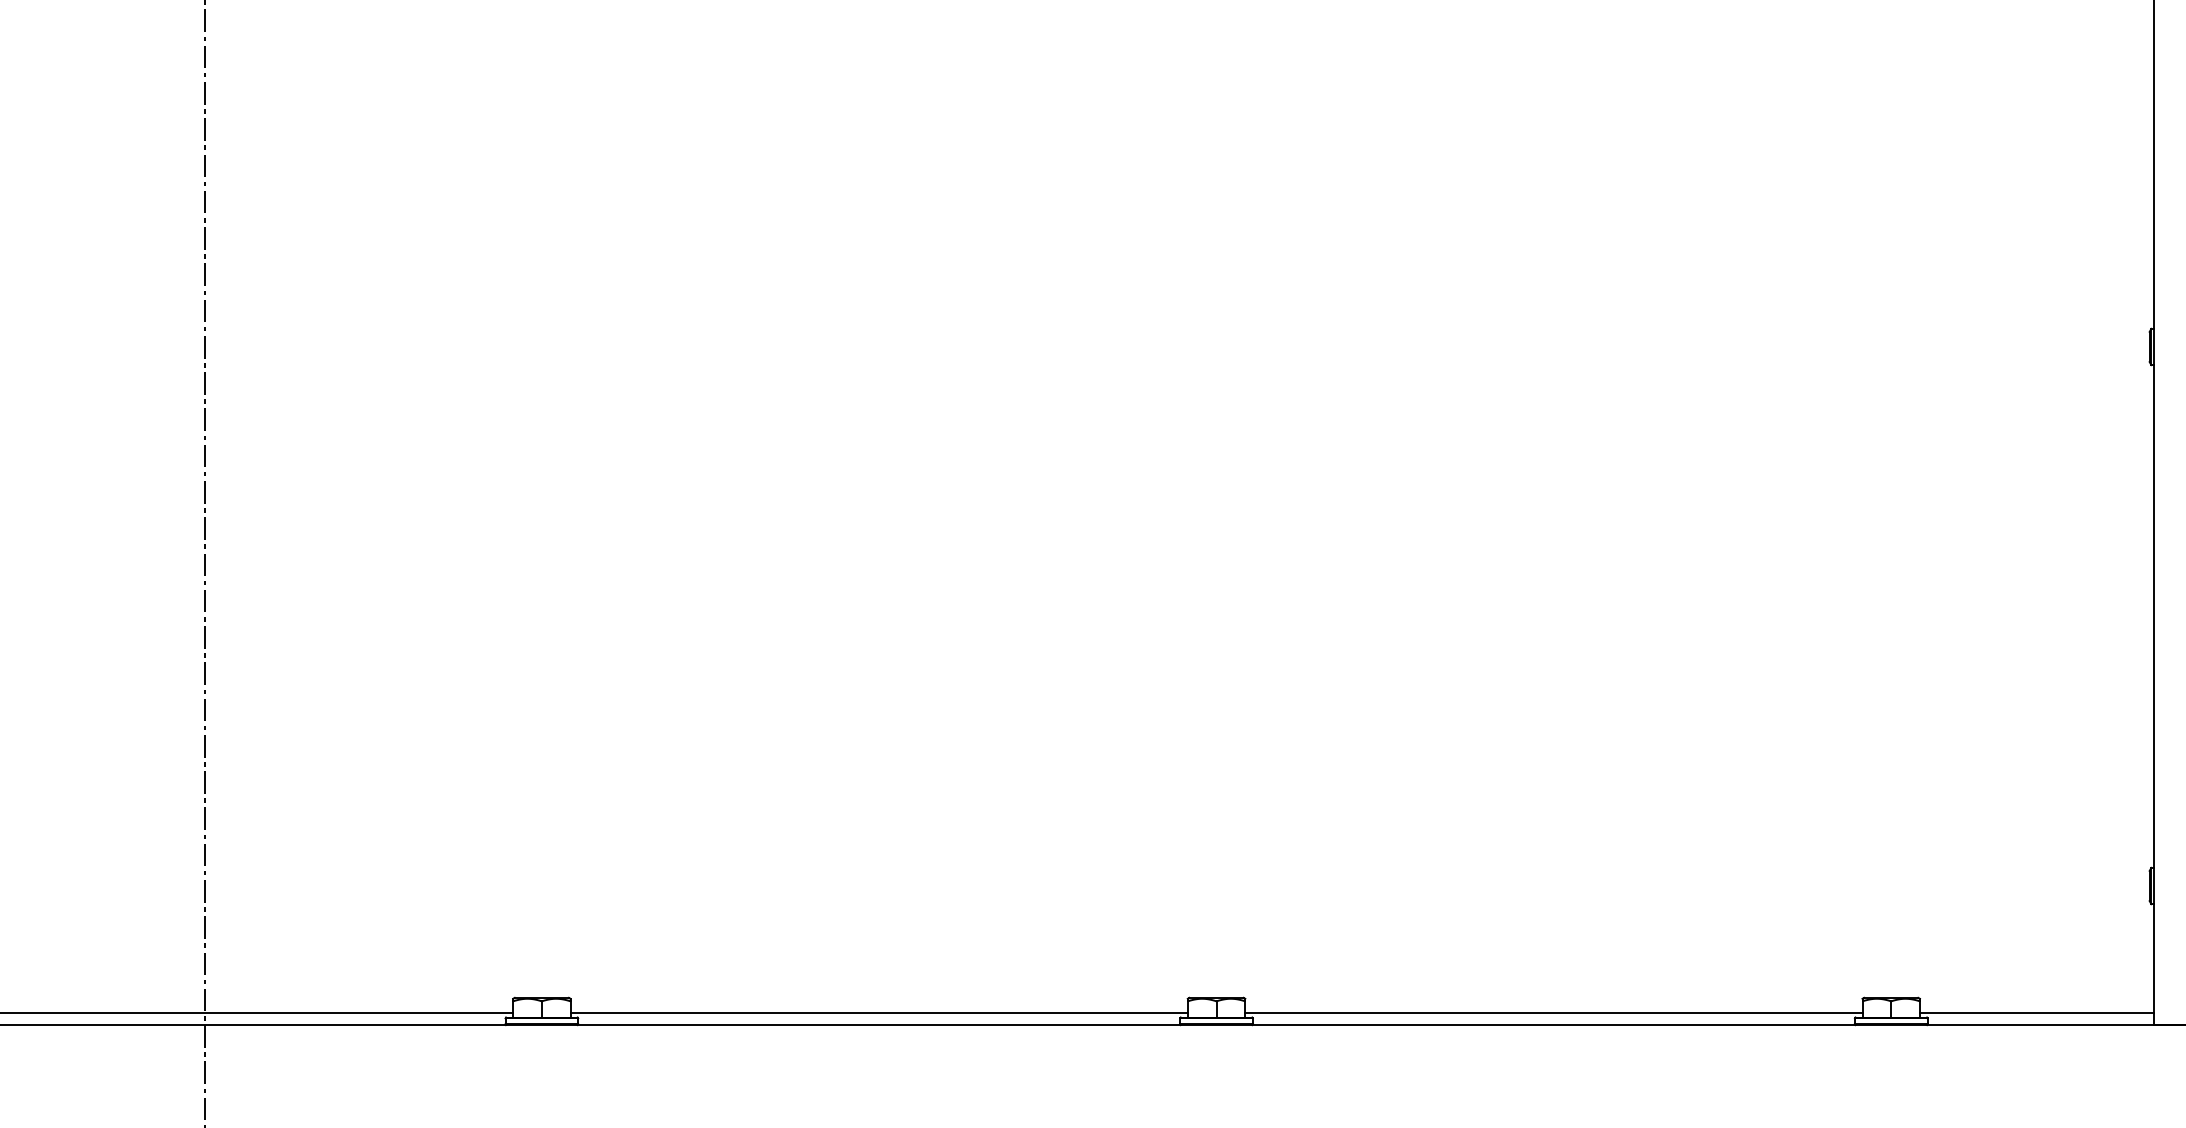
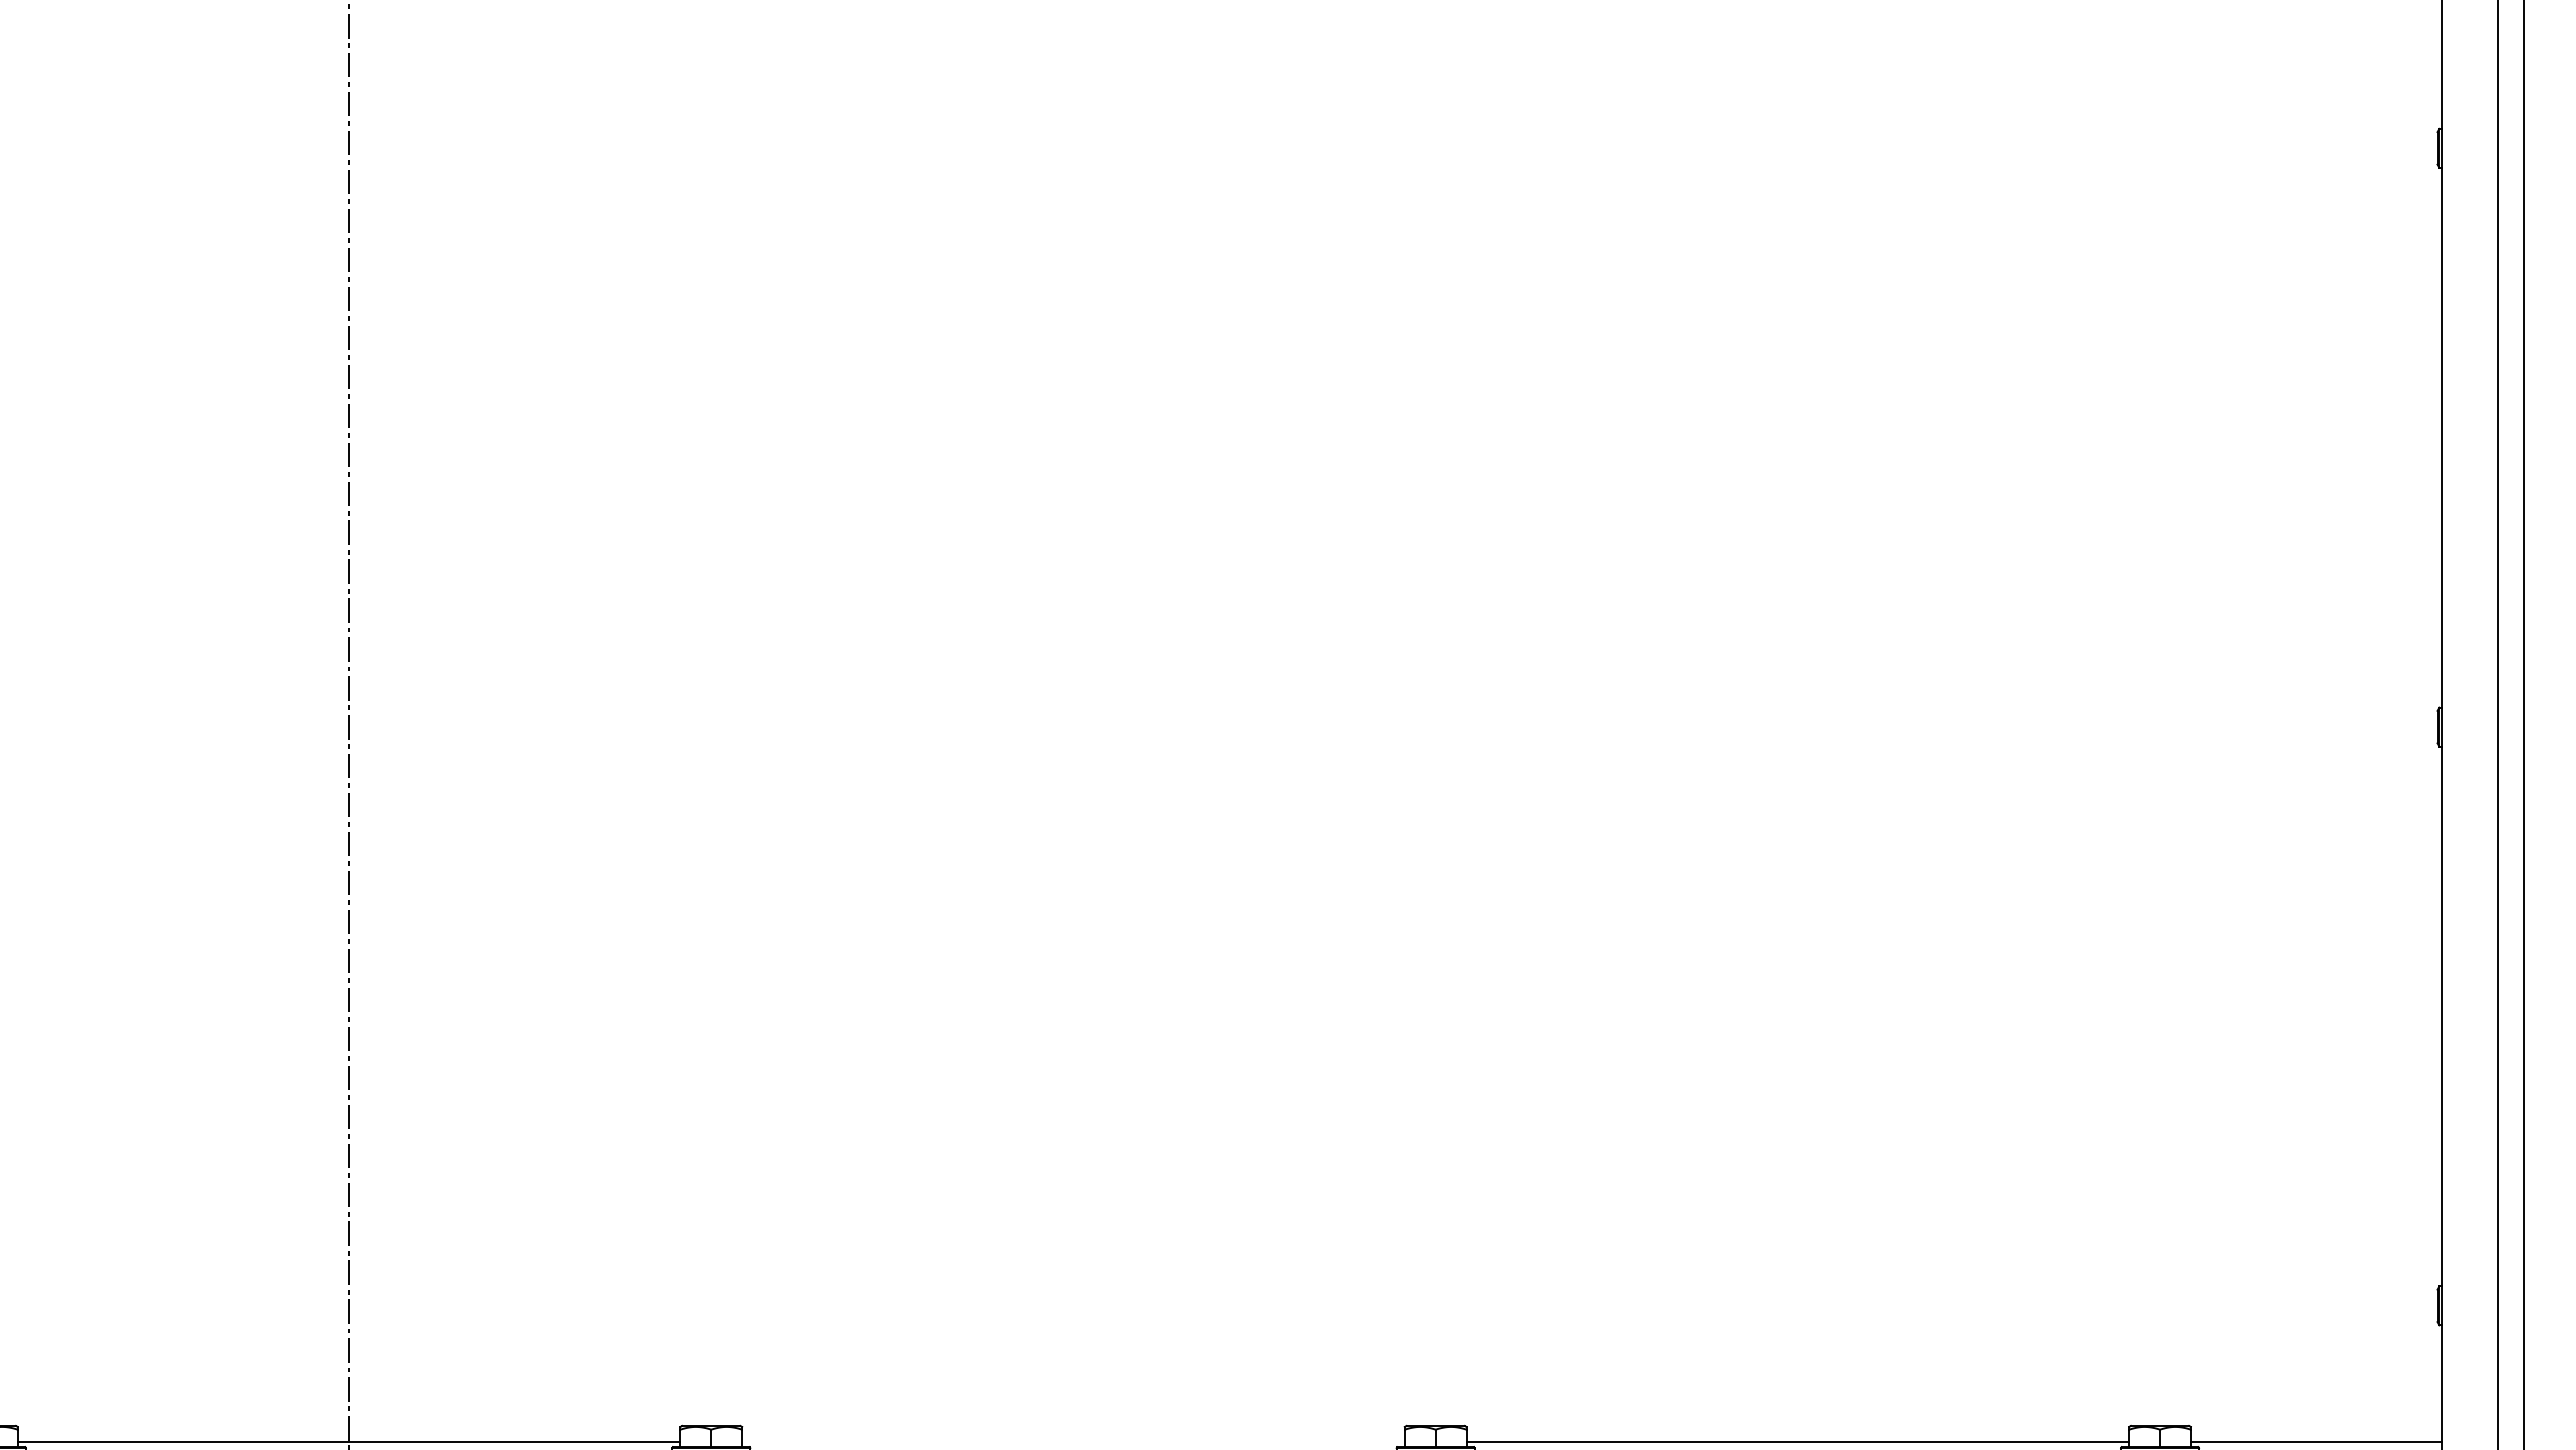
line: (879, 1013) -> (1073, 1442), removed

